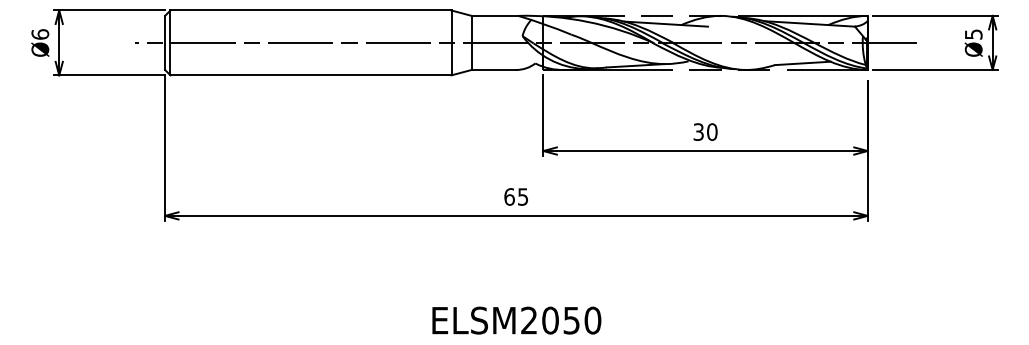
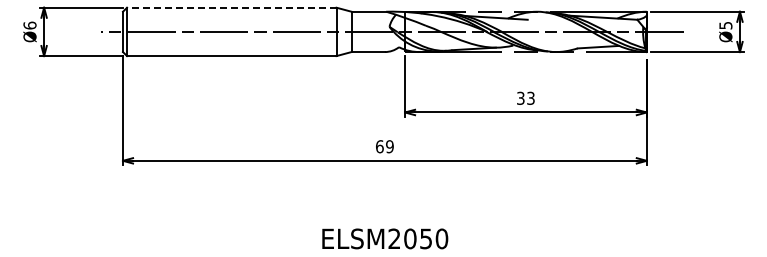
line: (310, 10) -> (231, 7), solid -> dashed
text: (711, 130) -> (530, 97), 30 -> 33
text: (522, 196) -> (389, 146), 65 -> 69

